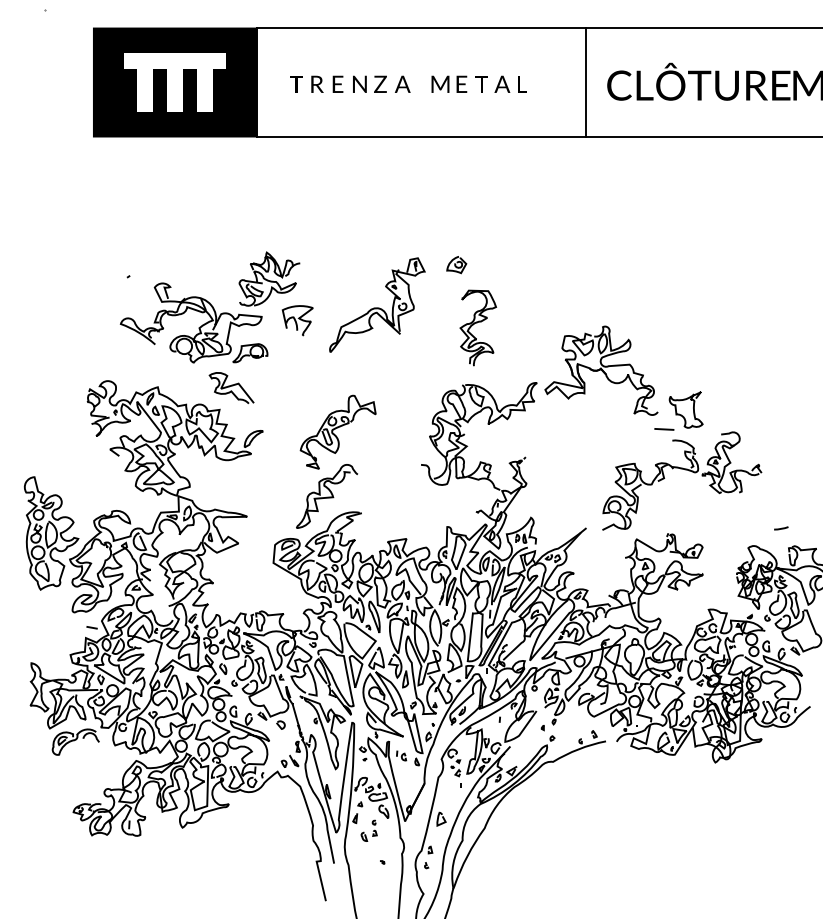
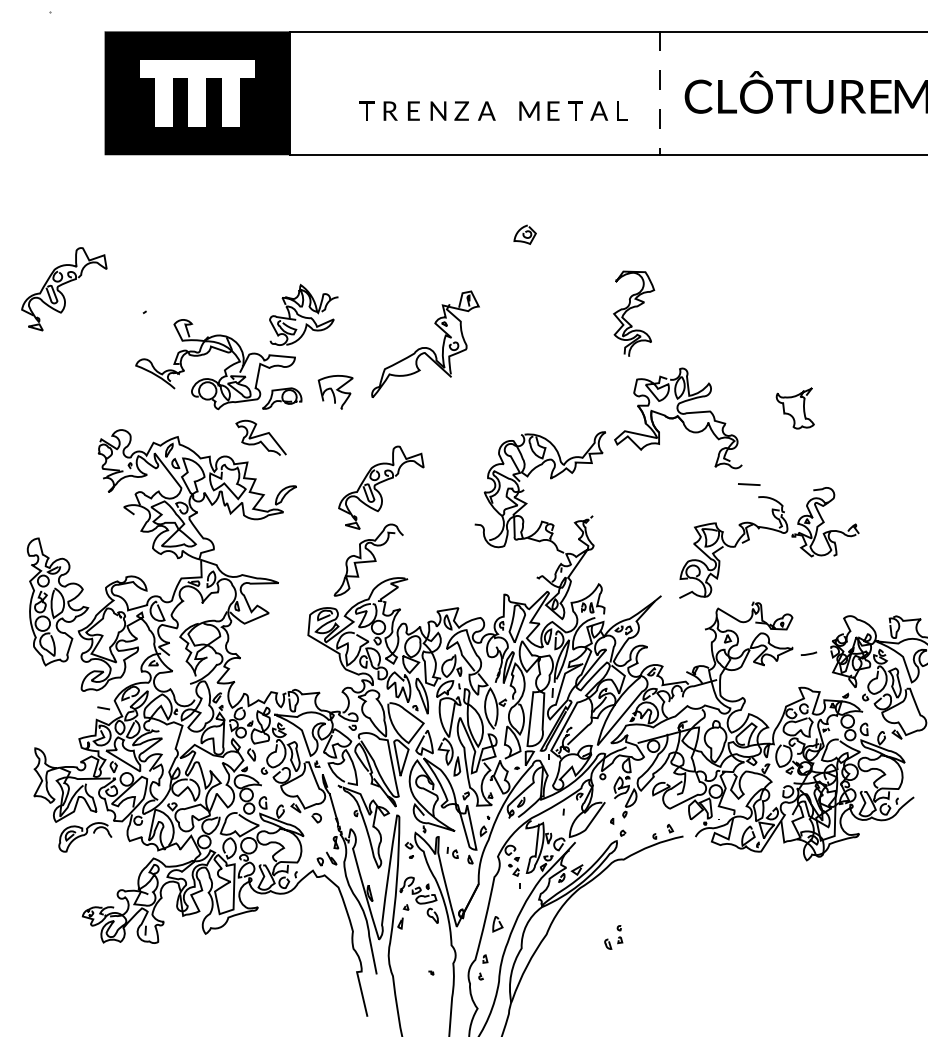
line: (585, 82) -> (660, 93), solid -> dashed
text: (408, 83) -> (493, 110), moved
part: (56, 255) -> (63, 288), added
part: (456, 265) -> (524, 235), moved
part: (297, 320) -> (335, 392), moved
part: (478, 327) -> (634, 313), moved
curve: (683, 415) -> (792, 414), moved
curve: (781, 528) -> (809, 653), moved
part: (368, 830) -> (612, 937), moved

